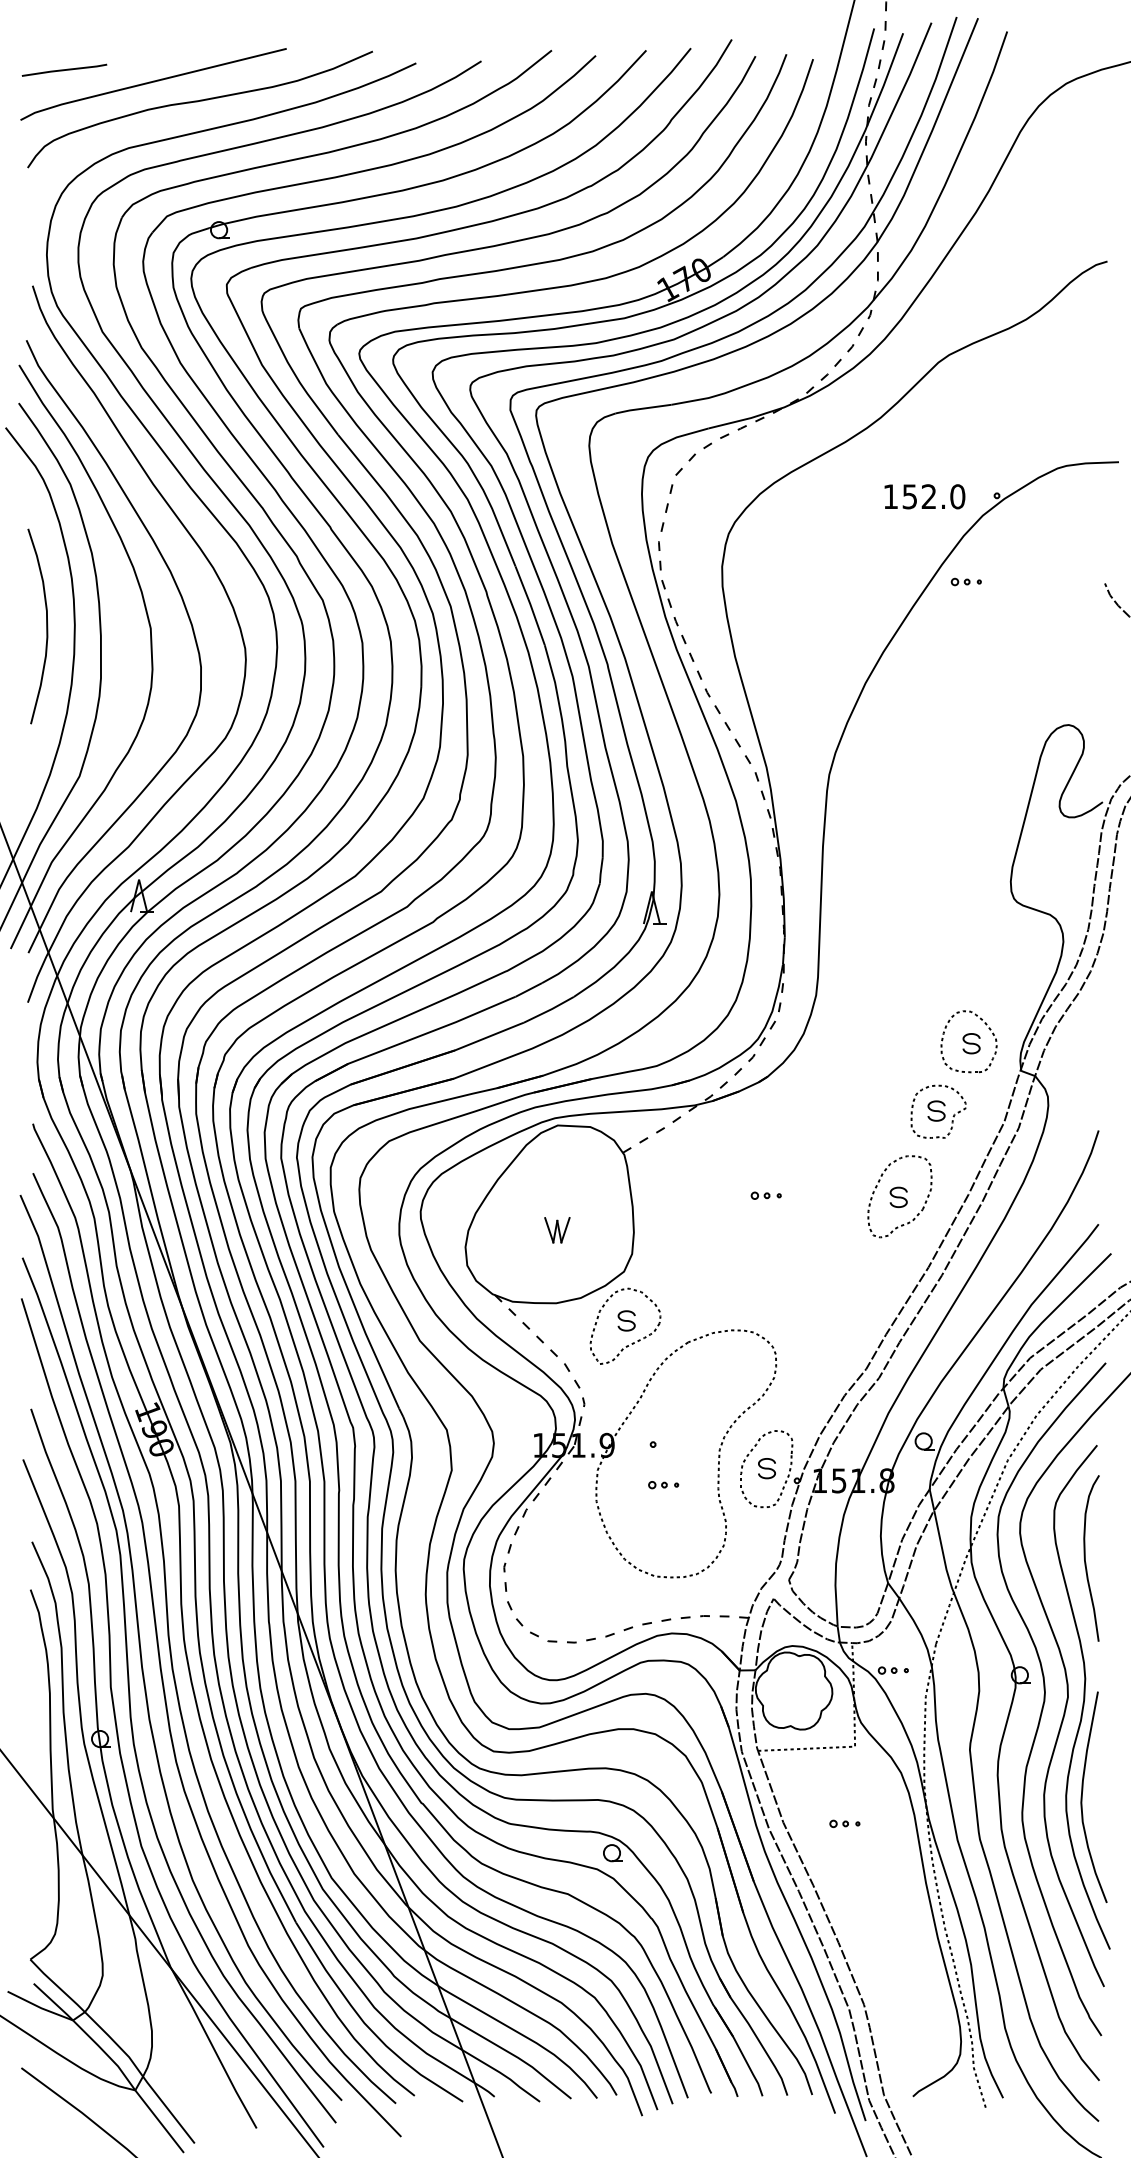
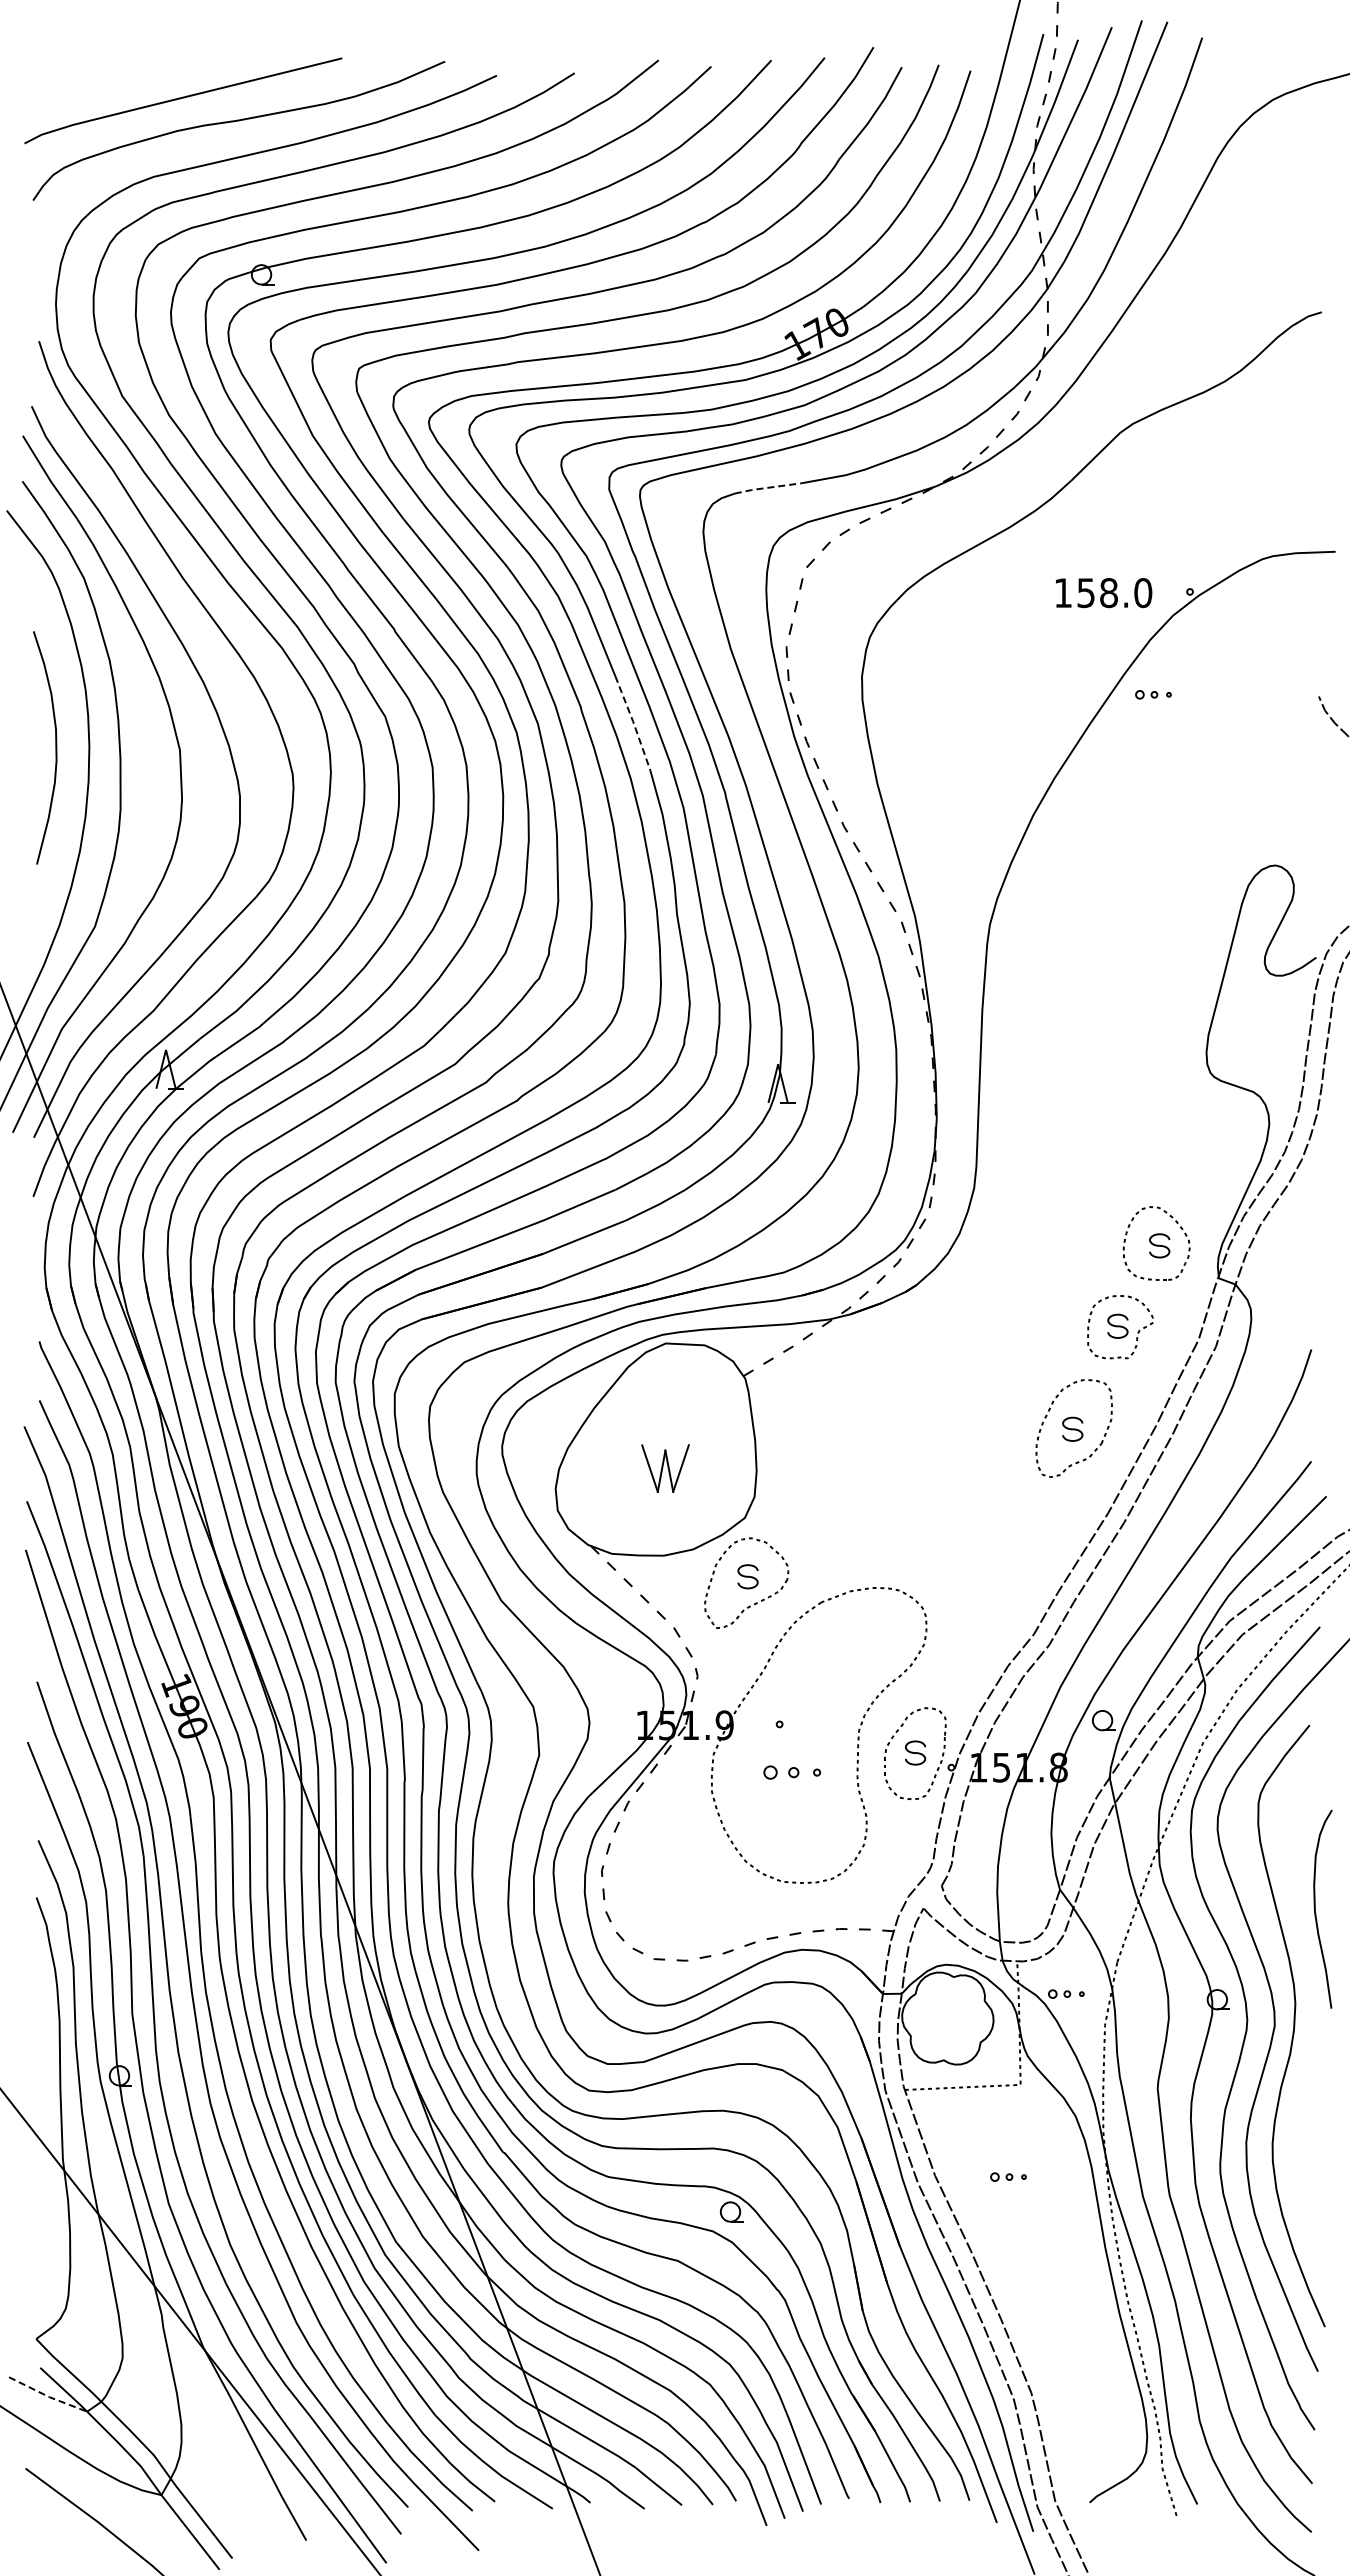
line: (64, 69) -> (76, 83), removed
line: (642, 408) -> (767, 487), solid -> dashed
text: (928, 497) -> (1108, 593), 152.0 -> 158.0
line: (530, 605) -> (633, 722), solid -> dashed
part: (766, 1195) -> (914, 1427), removed
part: (556, 1230) -> (664, 1468), size x1.6
part: (663, 1484) -> (791, 1772), size x1.6
curve: (1085, 1557) -> (1315, 1908), moved
curve: (1082, 1796) -> (1292, 2144), removed
line: (39, 2007) -> (47, 2396), solid -> dashed

